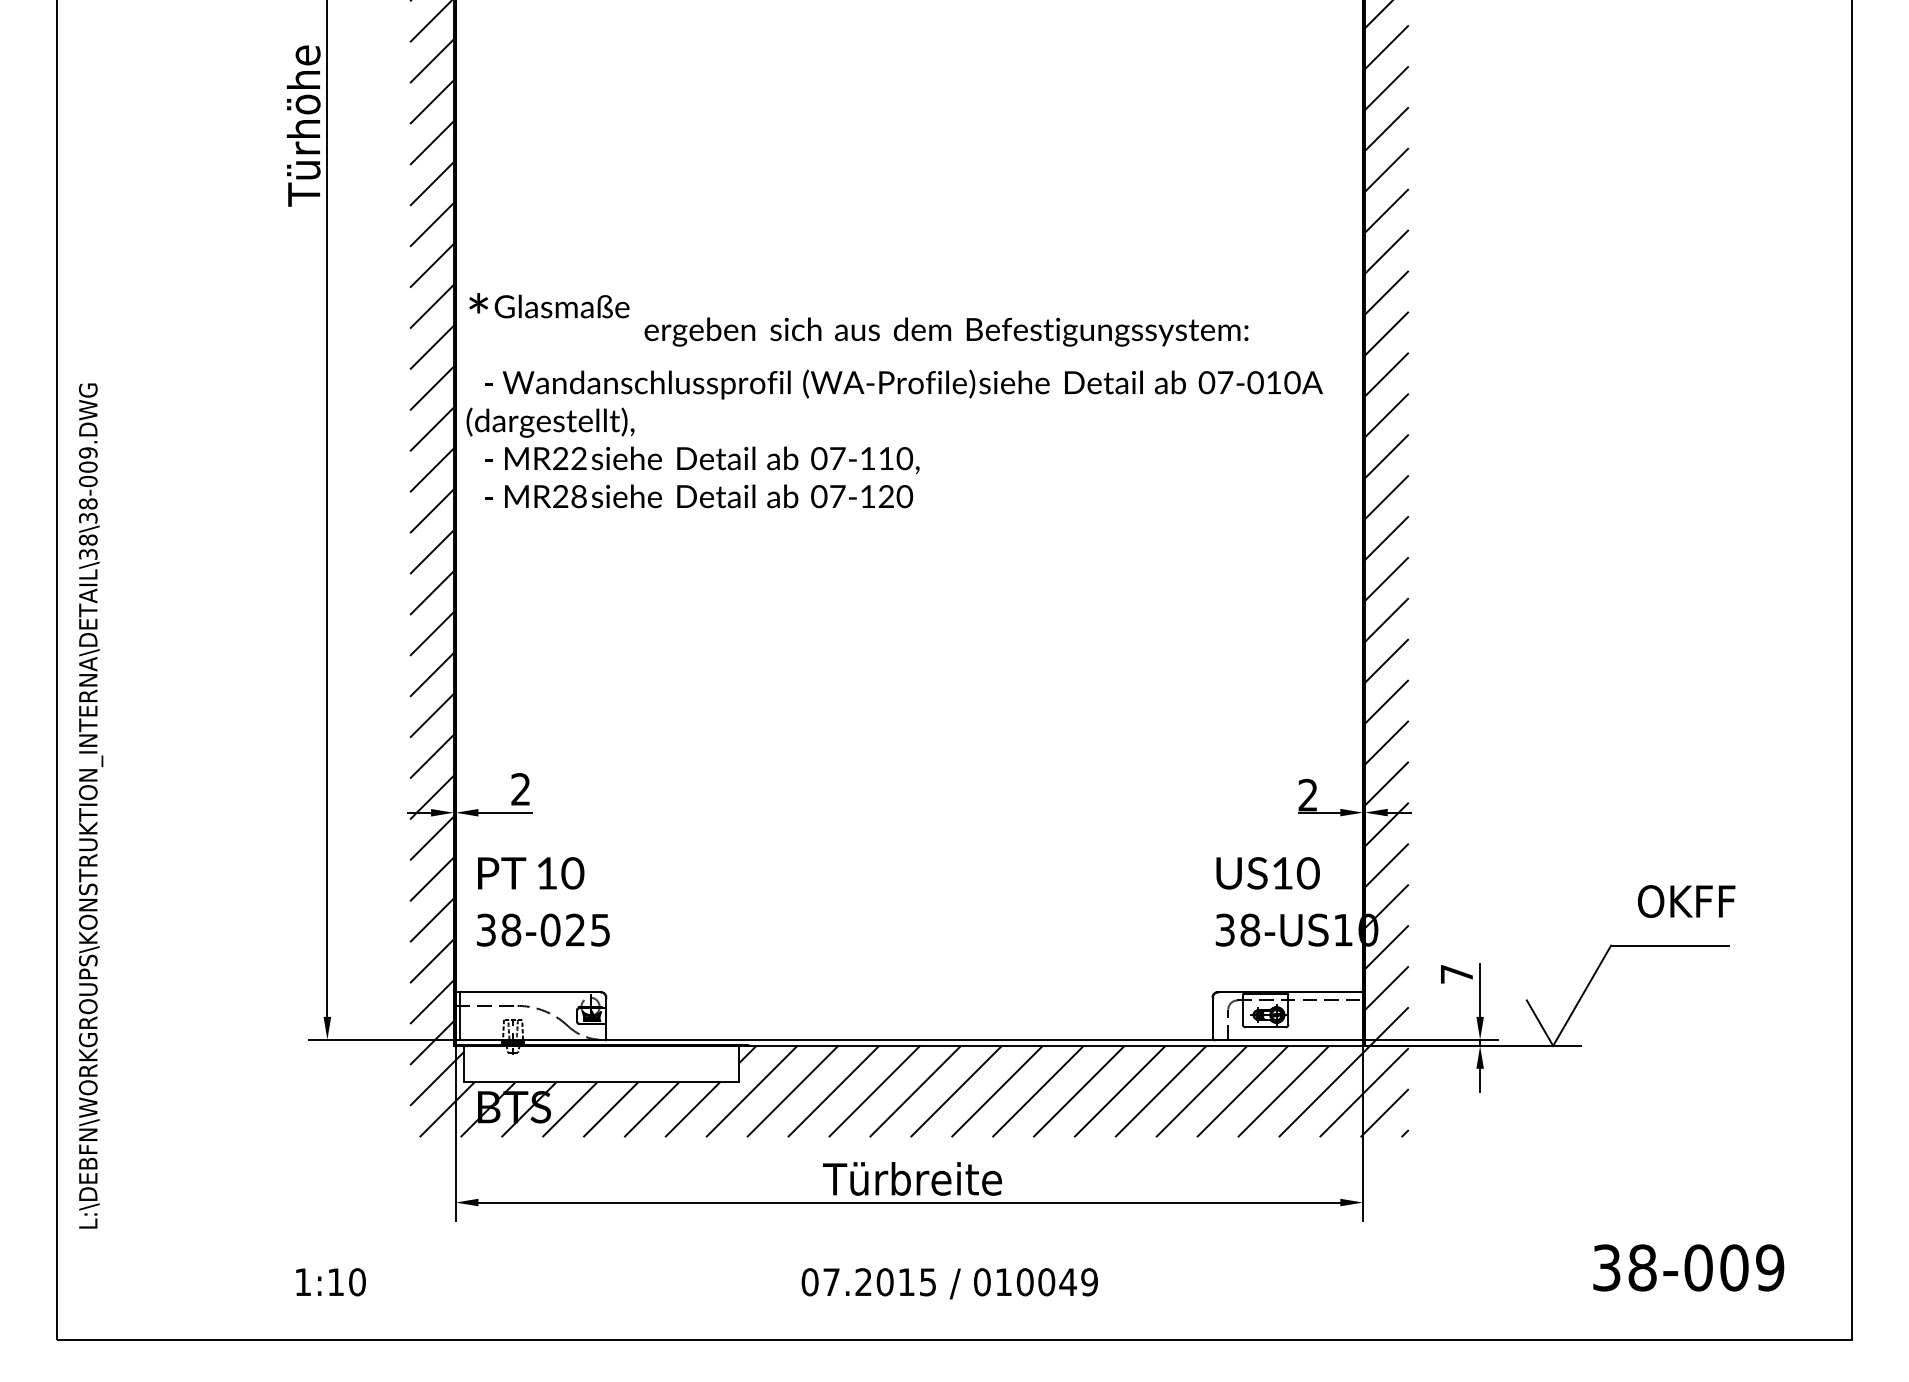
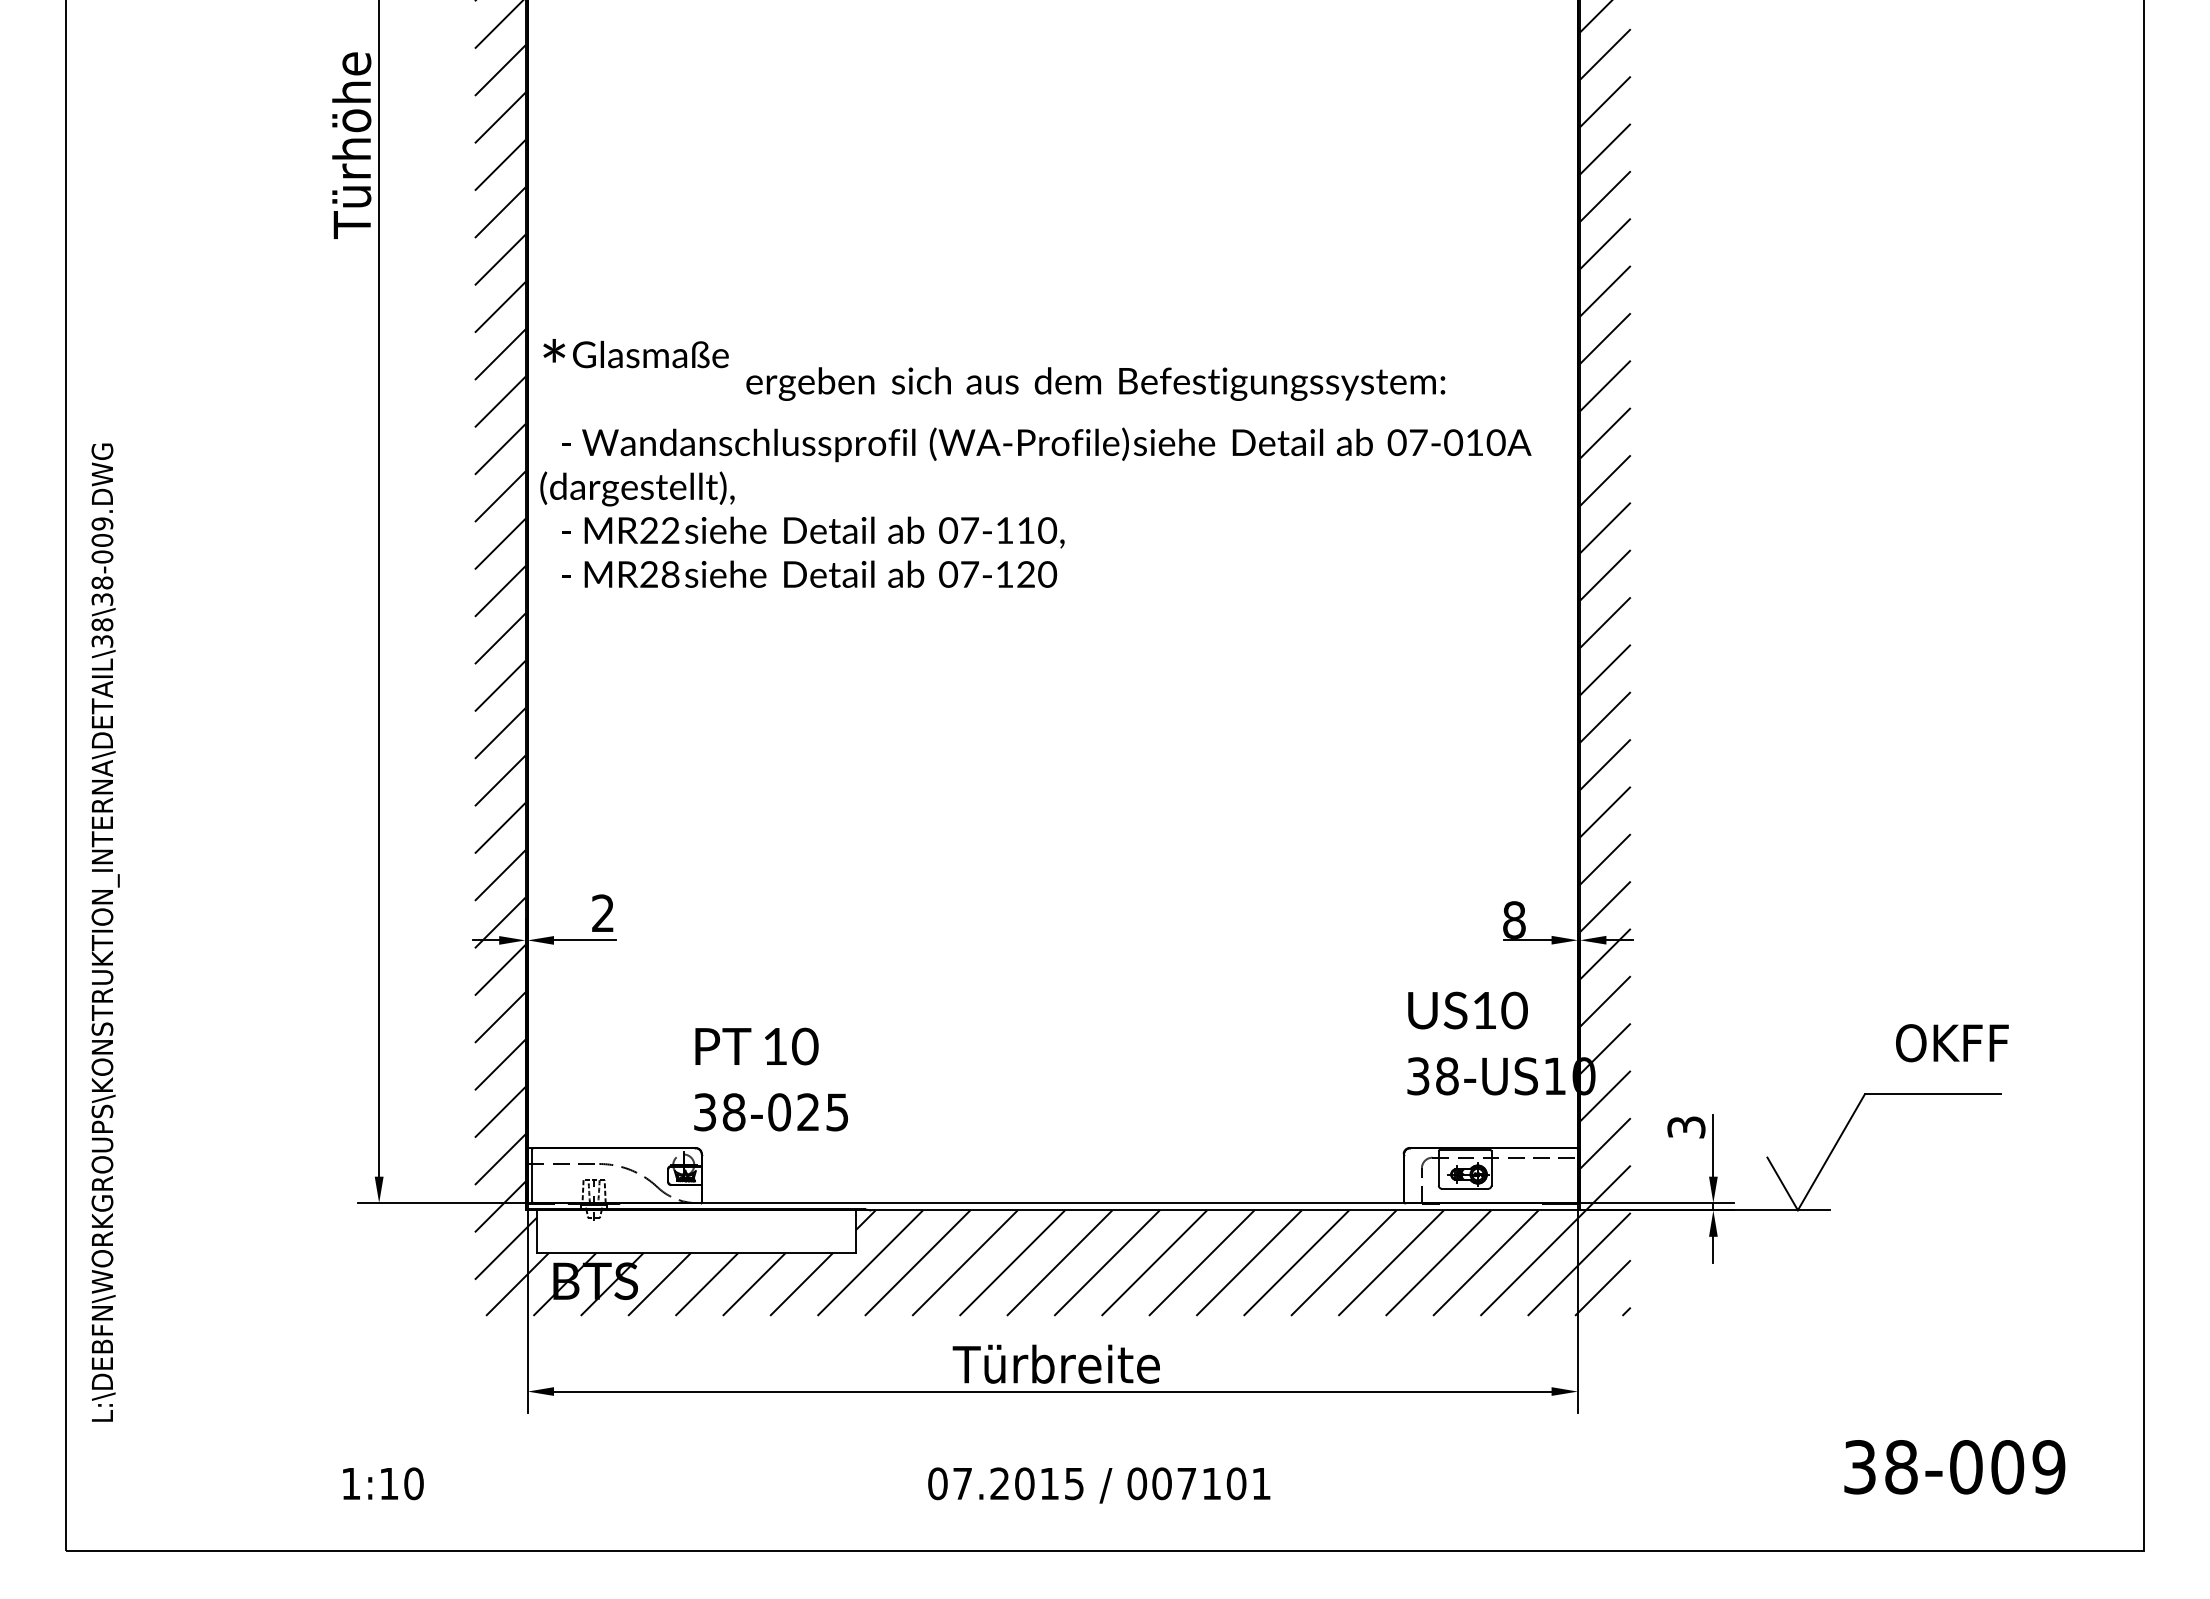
text: (1308, 794) -> (1514, 919), 2 -> 8
text: (542, 901) -> (770, 1079), moved
text: (1456, 974) -> (1686, 1127), 7 -> 3
text: (1046, 1281) -> (1211, 1483), 010049 -> 007101

